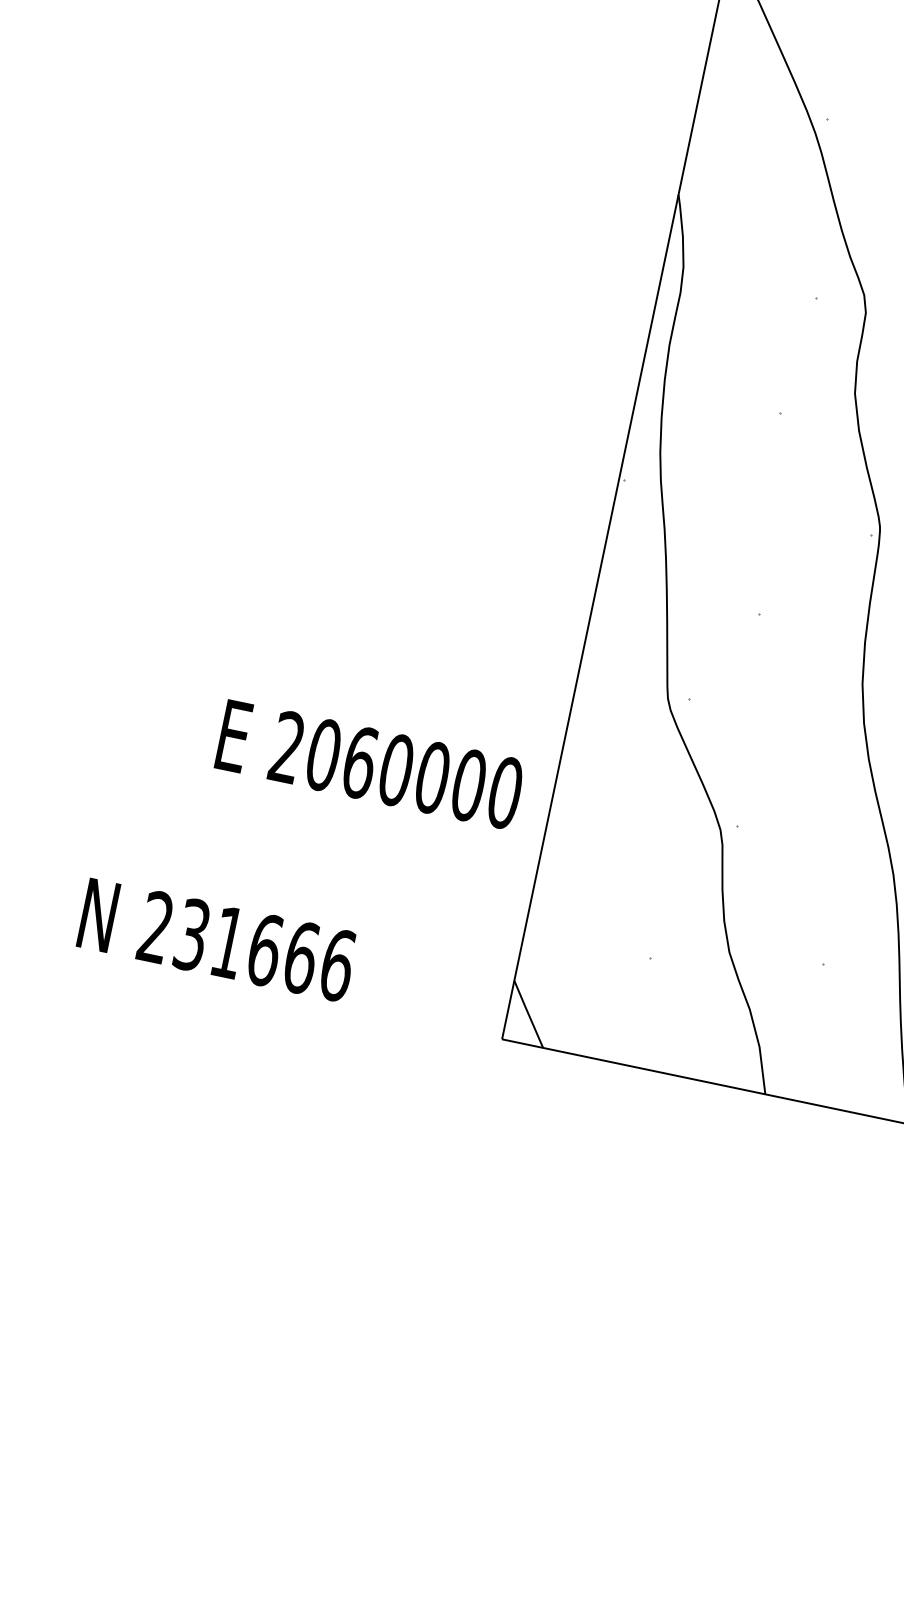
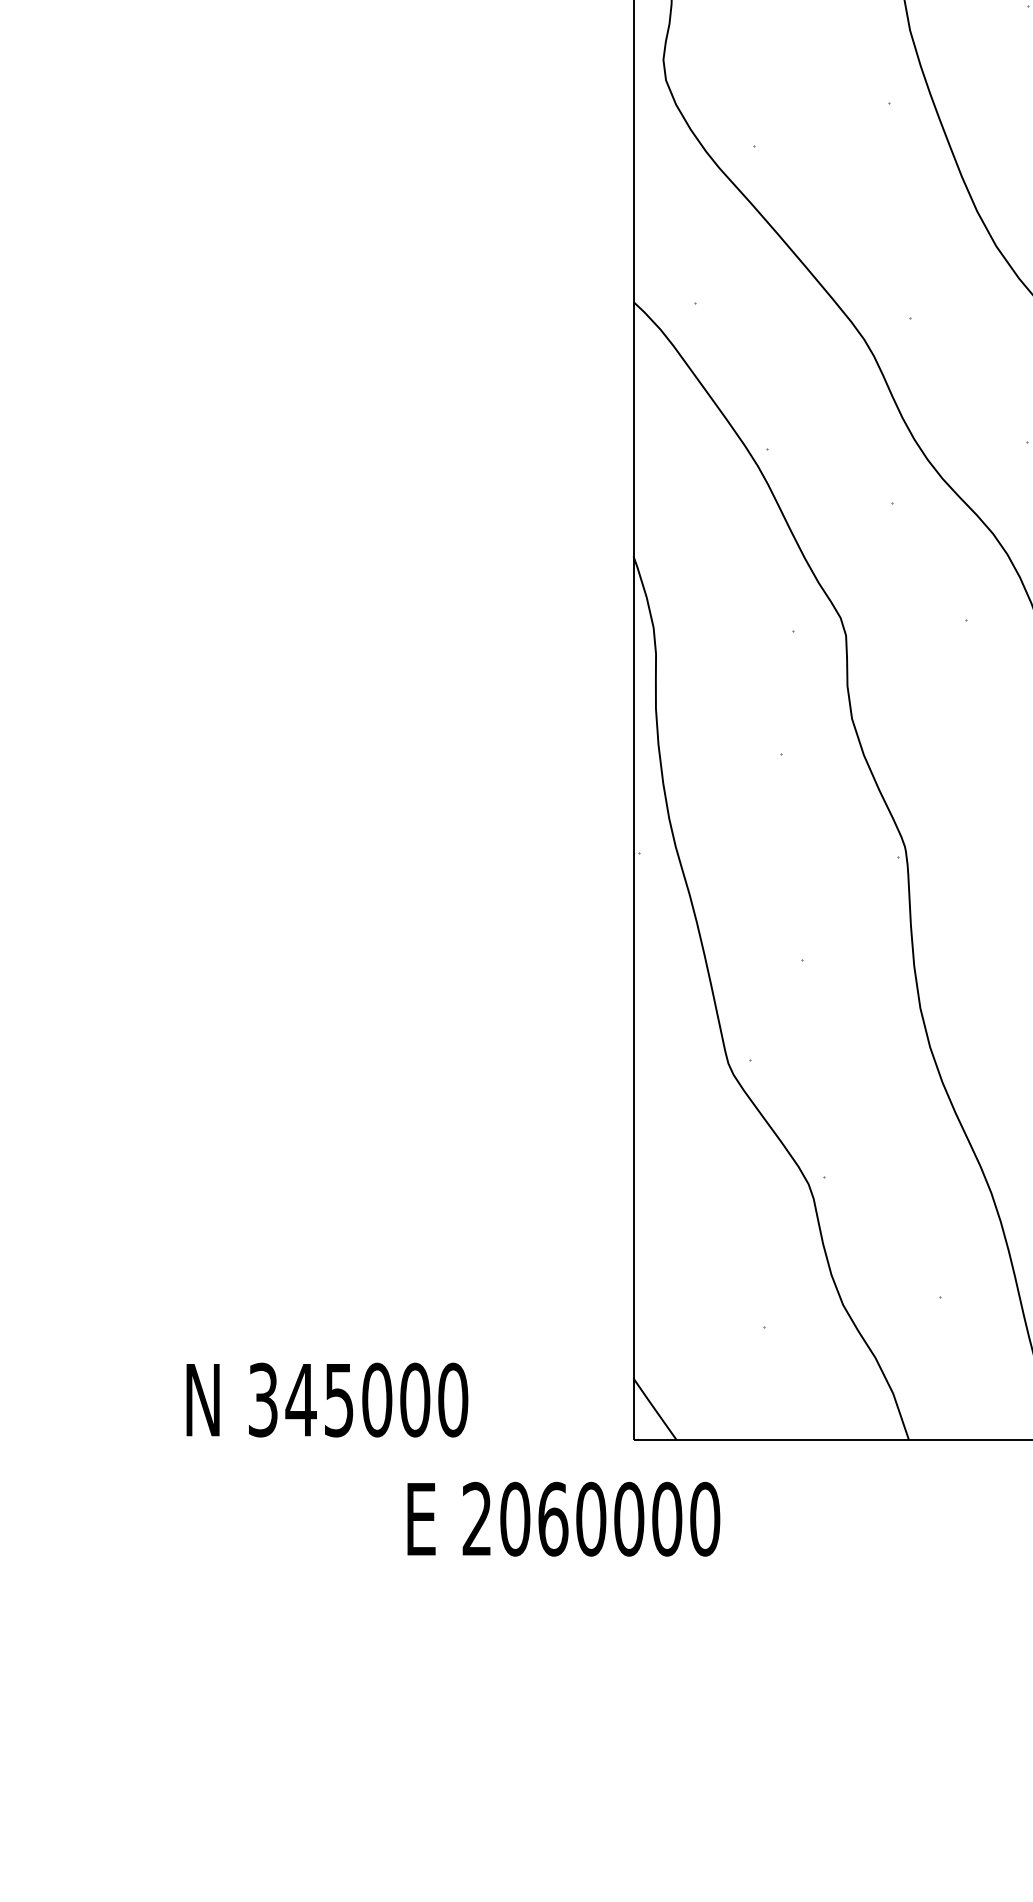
text: (370, 764) -> (563, 1518), moved
text: (247, 945) -> (358, 1399), 231666 -> 345000

